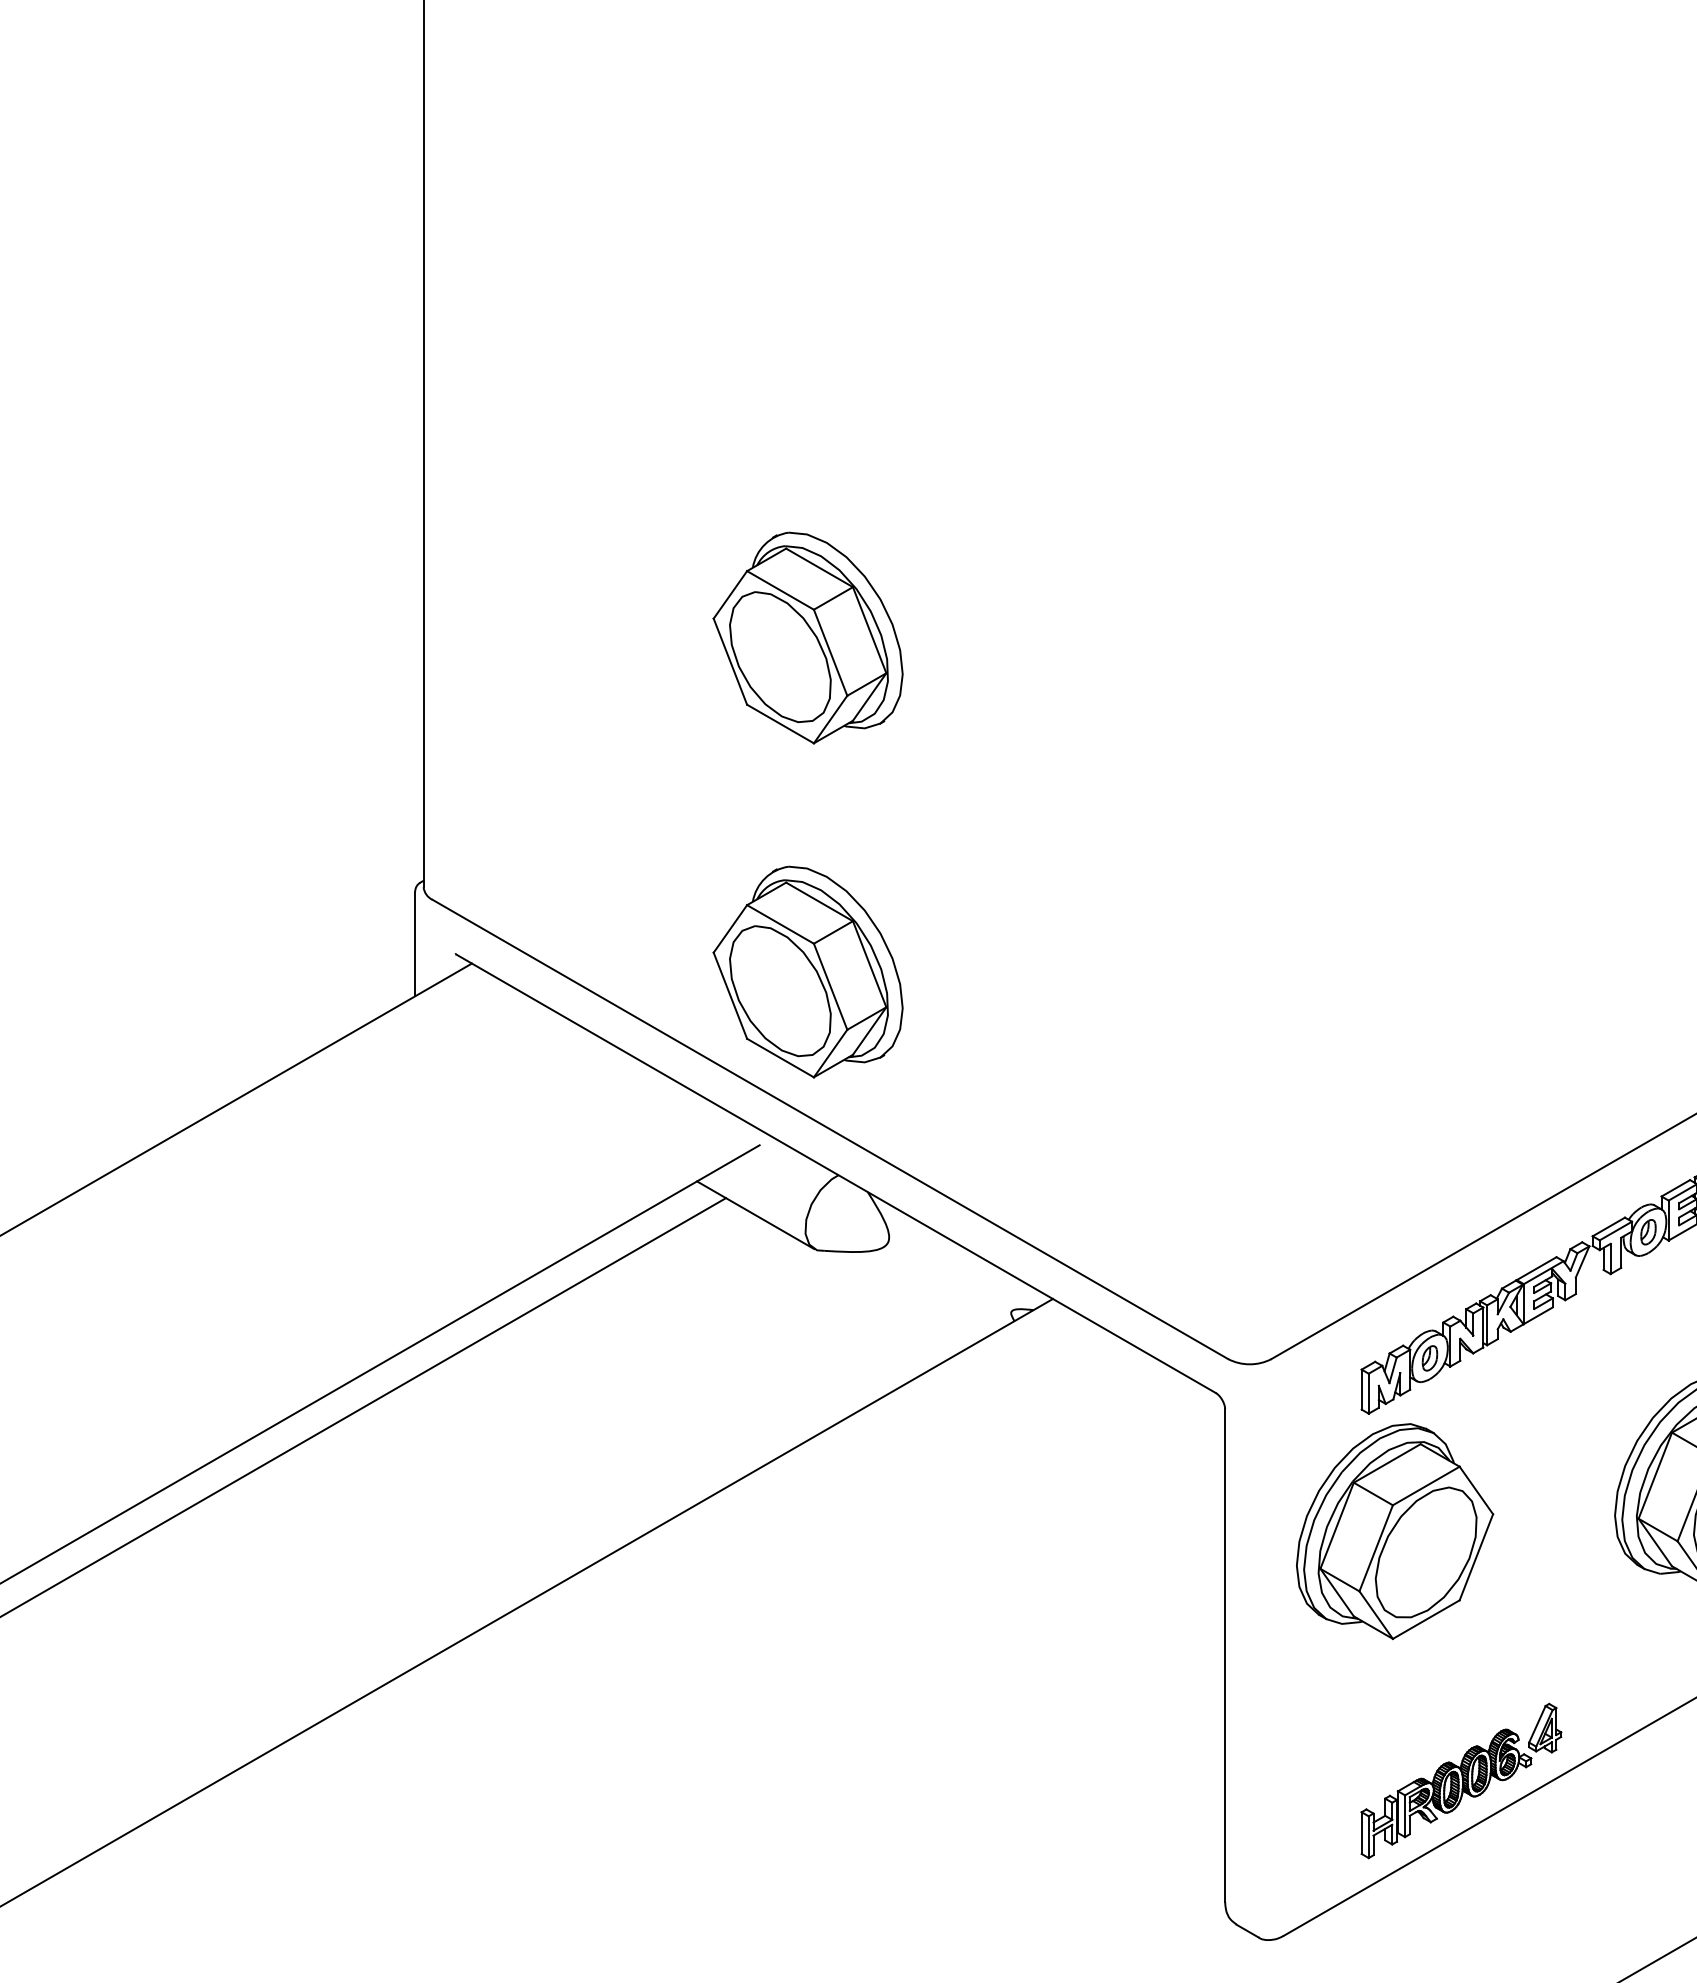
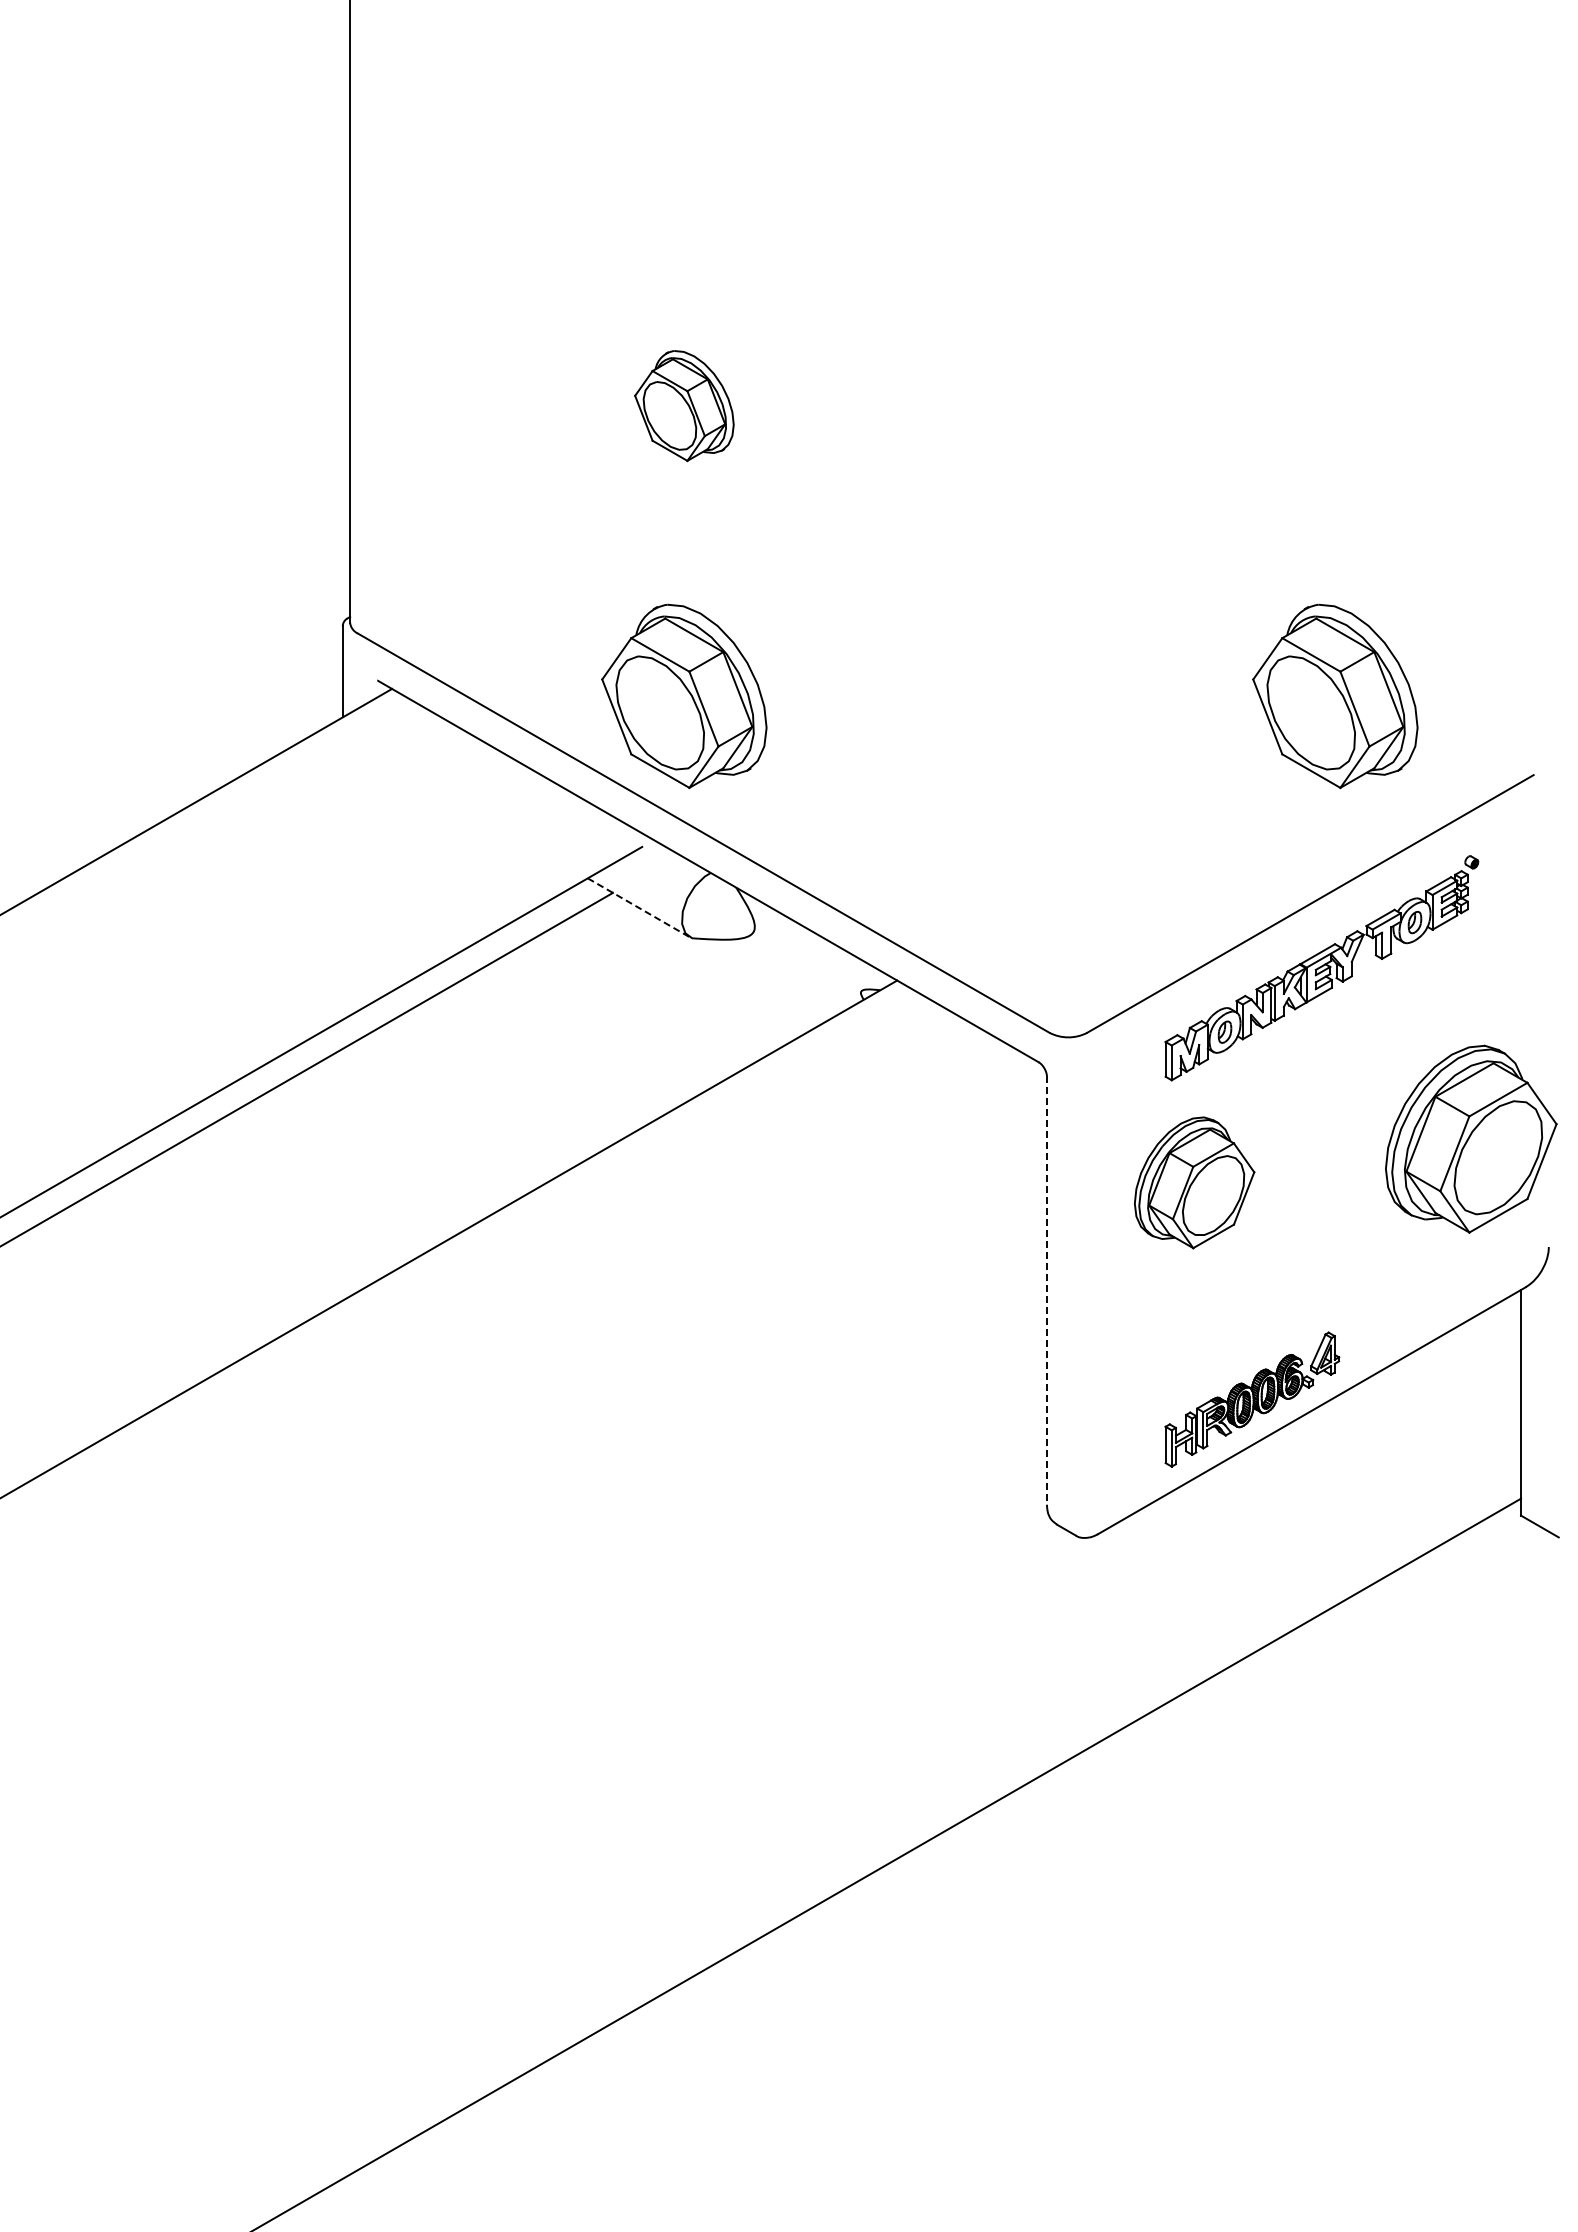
part: (808, 637) -> (684, 405), size x0.6
part: (1557, 972) -> (1335, 696), added
line: (755, 1214) -> (638, 907), solid -> dashed
part: (1394, 1531) -> (1194, 1182), size x0.7
line: (1224, 1656) -> (1046, 1291), solid -> dashed

